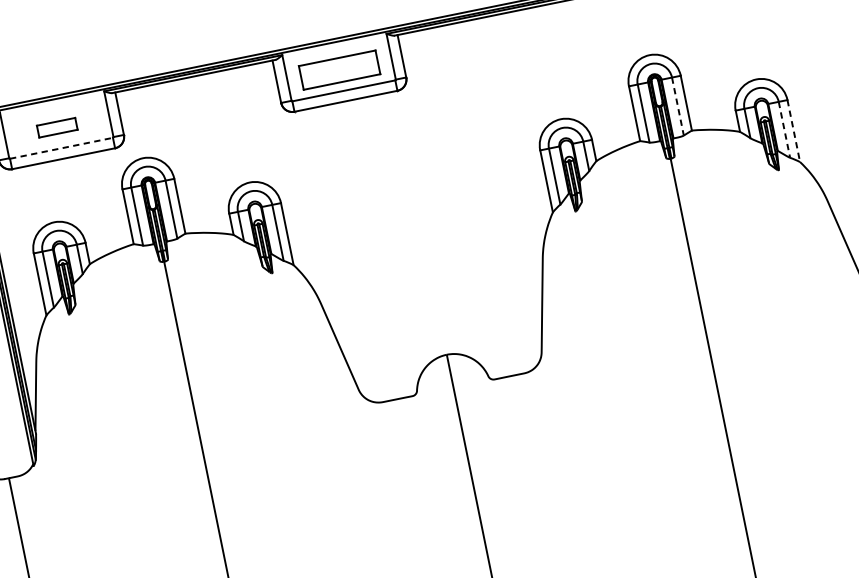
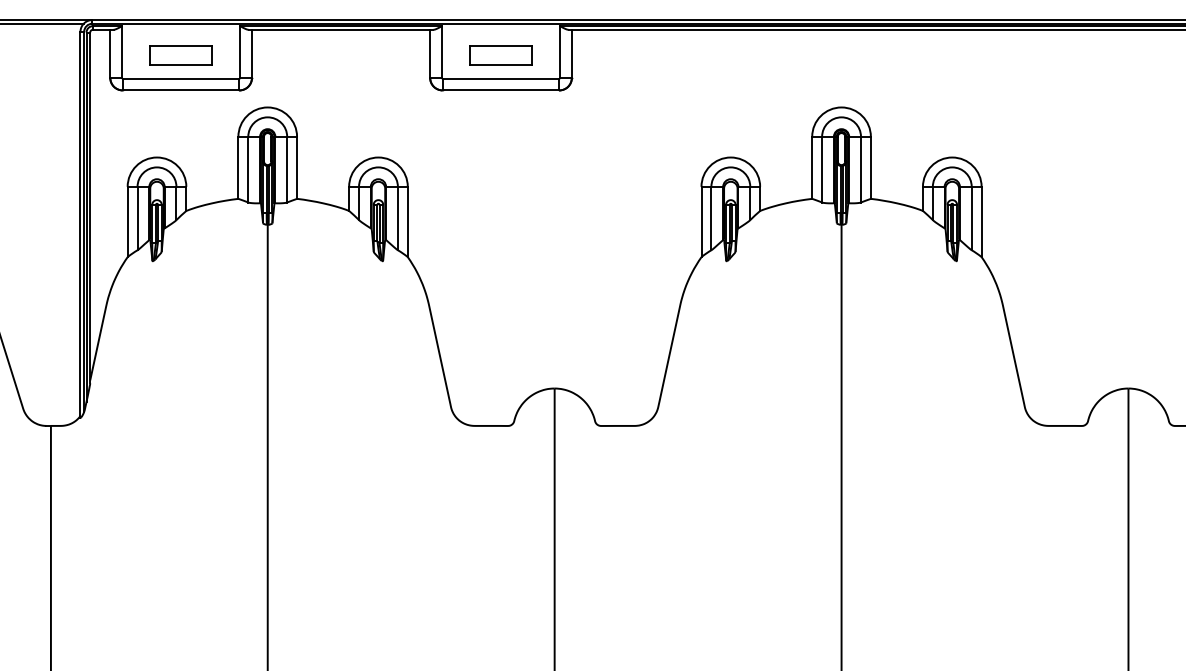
part: (339, 70) -> (500, 55), size x0.71
line: (678, 106) -> (861, 169), dashed -> solid
part: (56, 128) -> (180, 55), size x1.43
line: (784, 129) -> (971, 218), dashed -> solid
line: (793, 131) -> (981, 222), dashed -> solid
line: (61, 148) -> (181, 78), dashed -> solid

